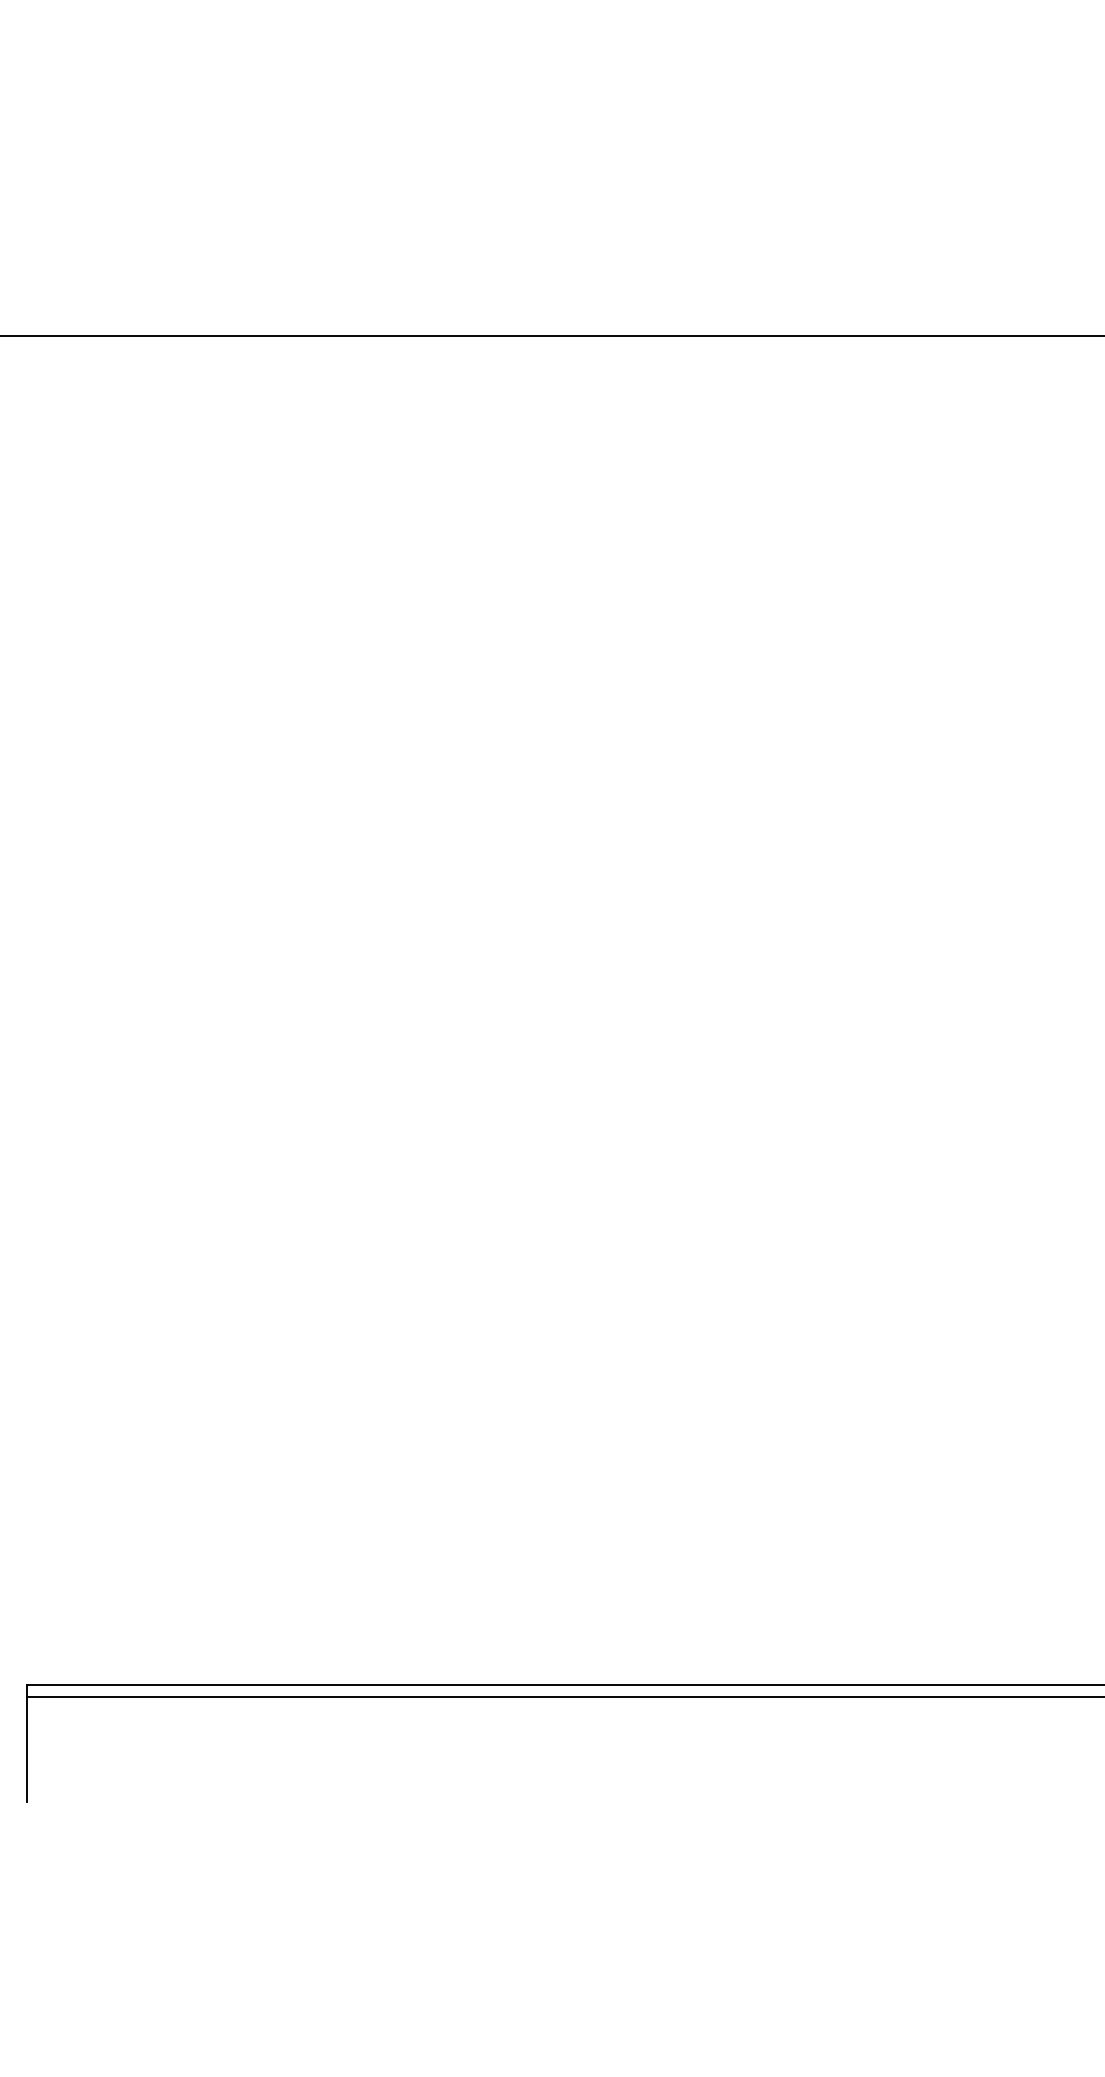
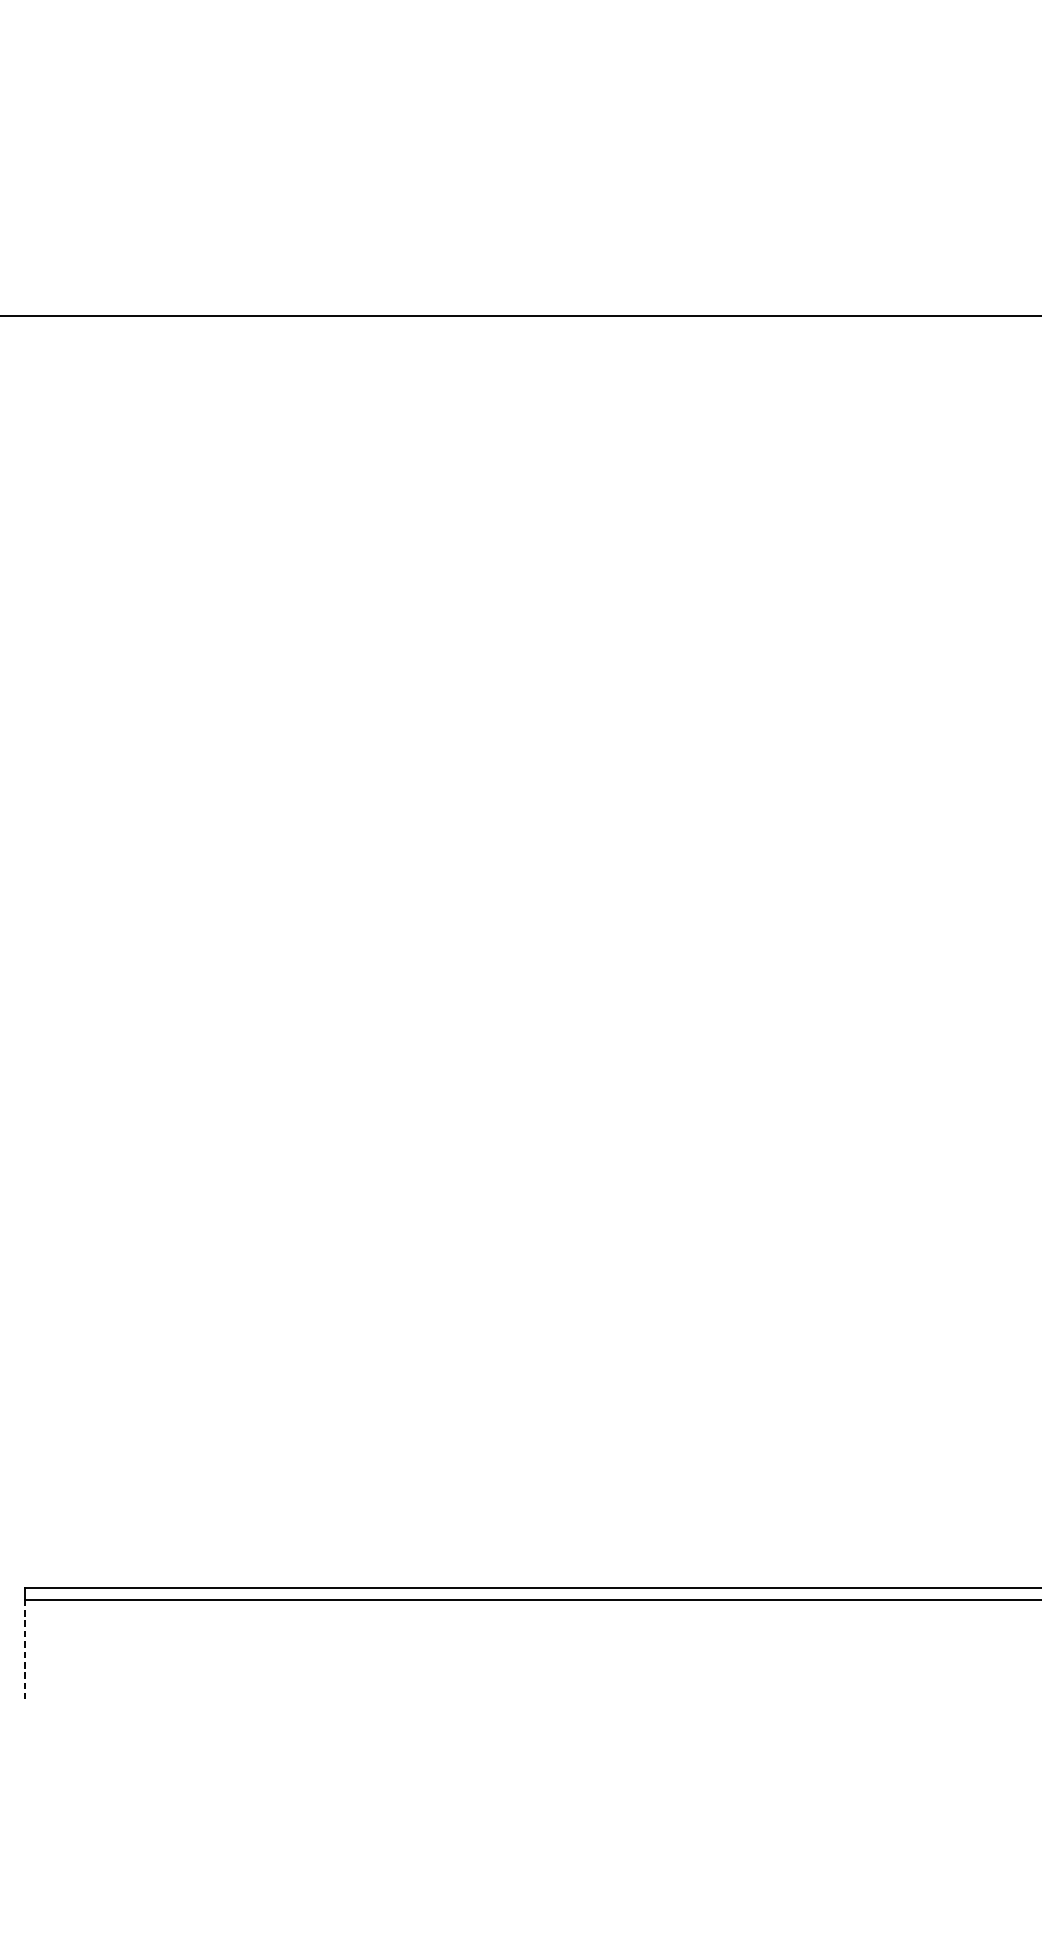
line: (26, 1749) -> (25, 1649), solid -> dashed

